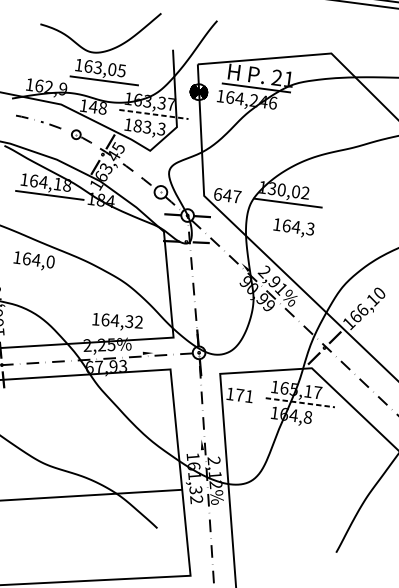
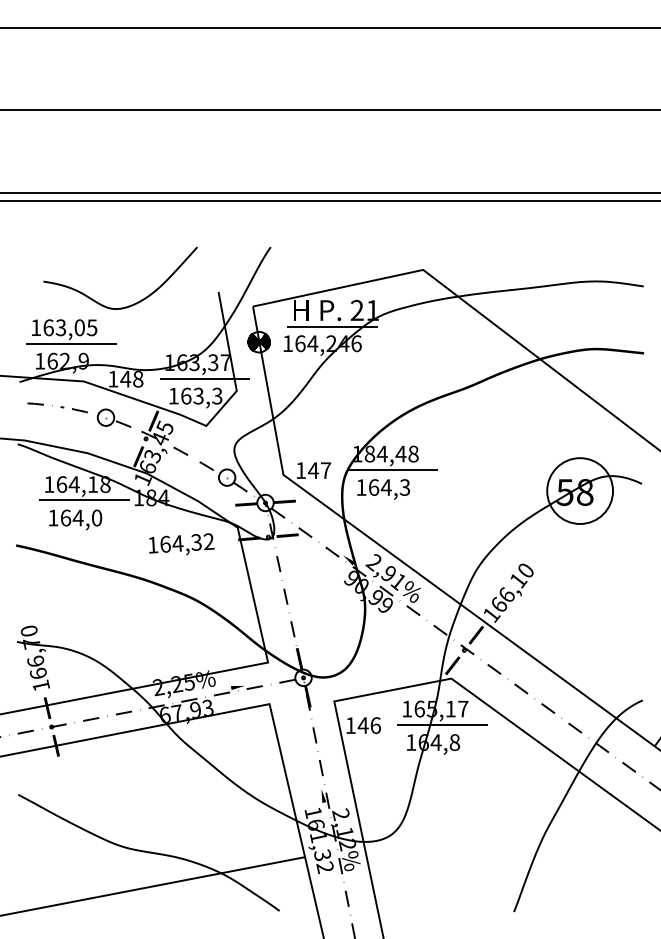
part: (105, 71) -> (71, 331), moved
line: (154, 114) -> (205, 378), dashed -> solid
text: (138, 125) -> (186, 395), 183,3 -> 163,3
part: (80, 135) -> (113, 417), size x1.43
text: (288, 190) -> (391, 453), 130,02 -> 184,48
text: (218, 194) -> (301, 470), 647 -> 147
text: (293, 228) -> (383, 489), moved
text: (34, 260) -> (75, 519), moved
text: (117, 321) -> (181, 544), moved
text: (243, 395) -> (368, 725), 171 -> 146
line: (300, 402) -> (442, 724), dashed -> solid

